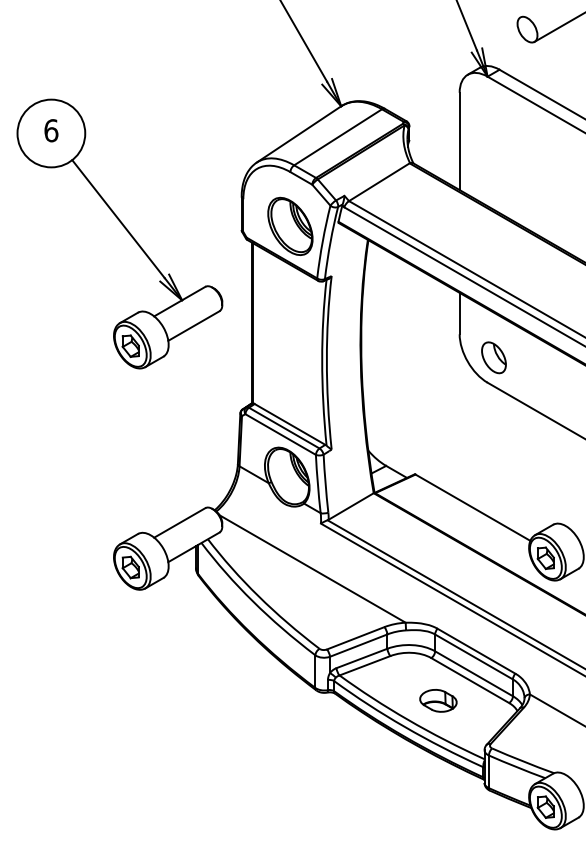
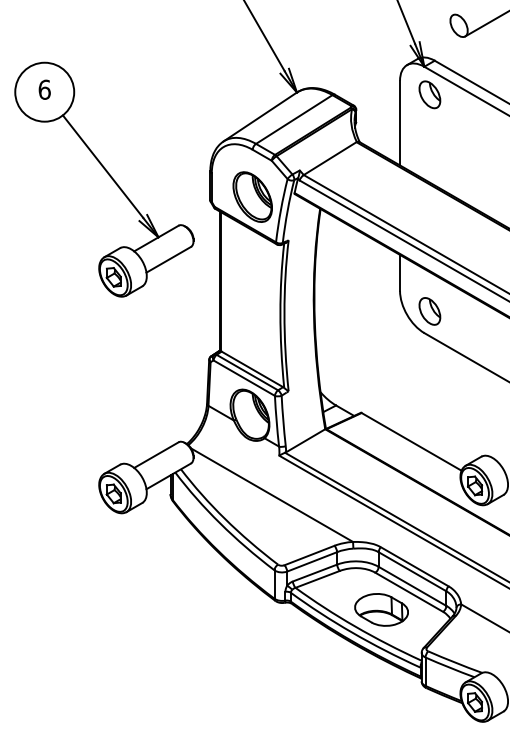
part: (493, 108) -> (429, 94), added
part: (120, 233) -> (104, 179), moved
part: (438, 700) -> (381, 609), size x1.67

